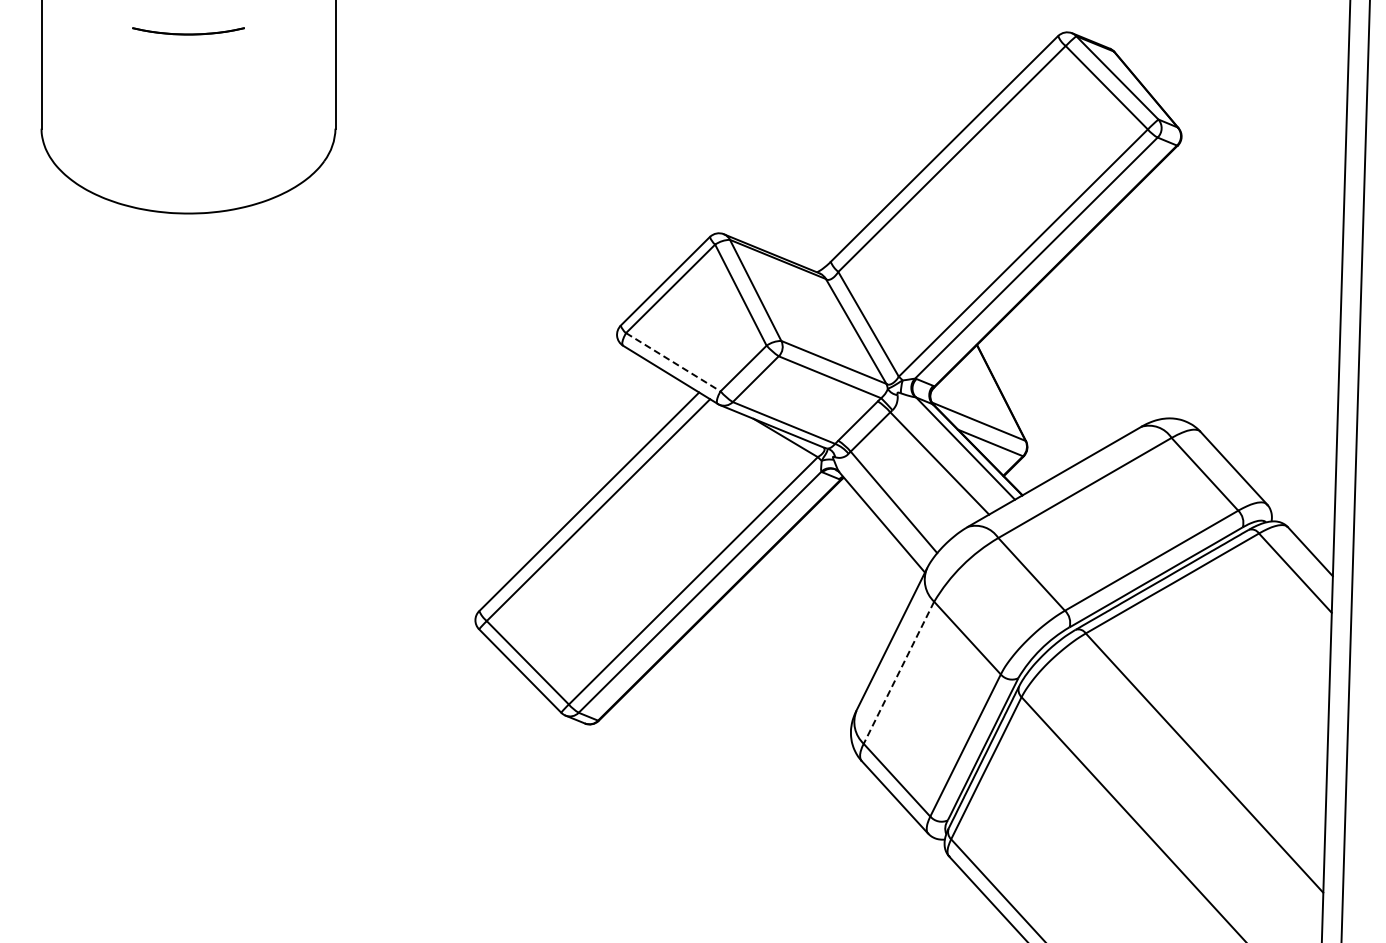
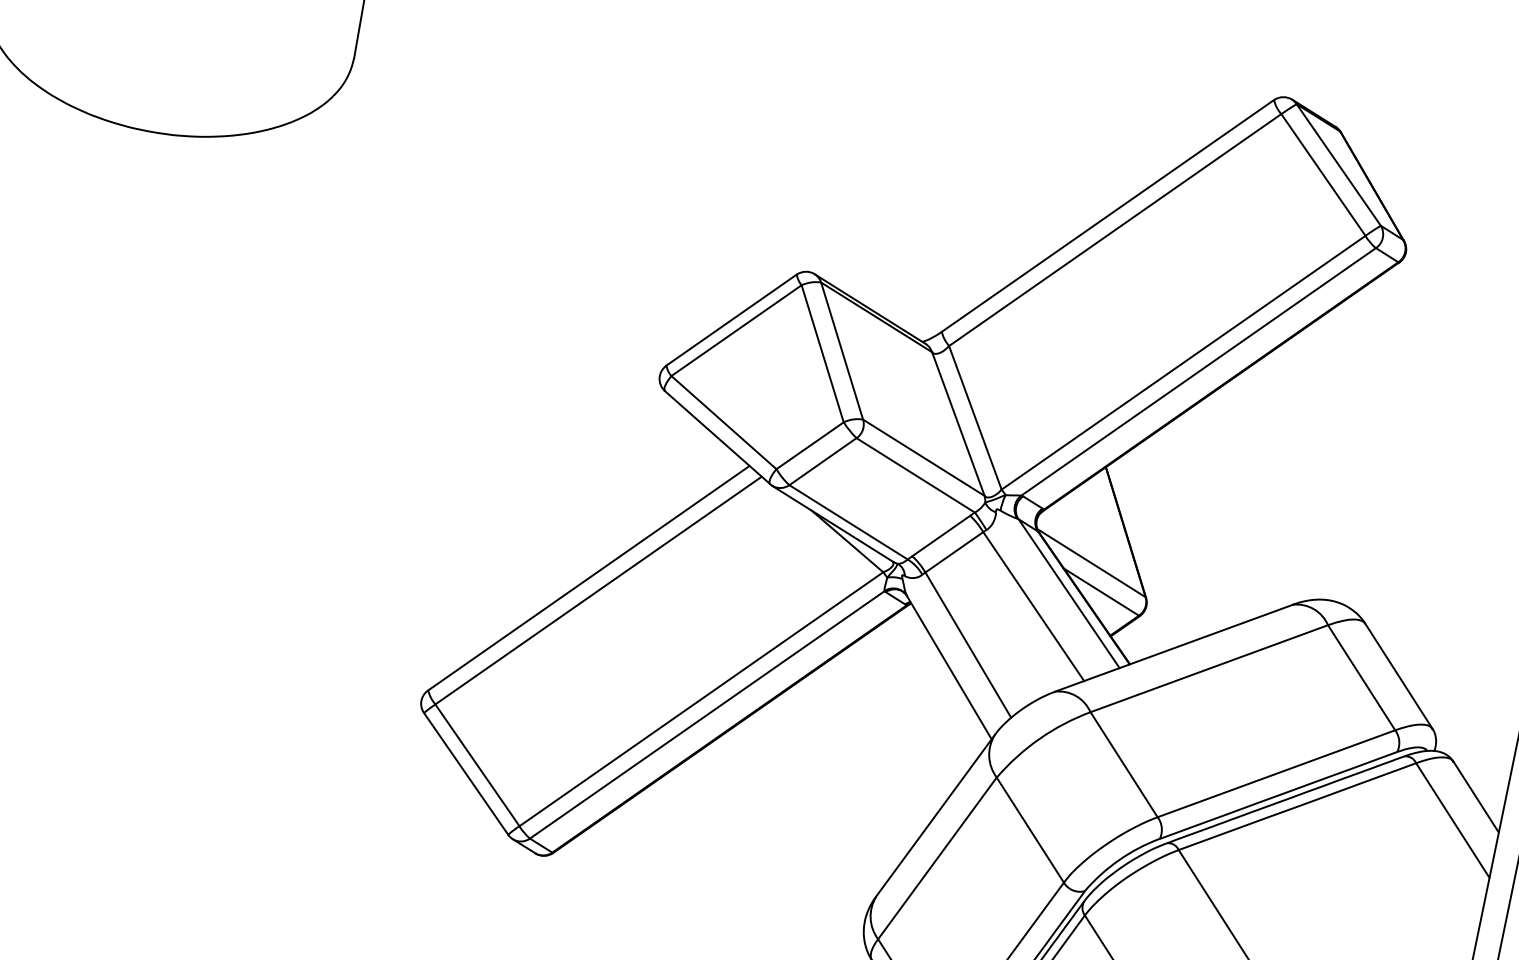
line: (673, 362) -> (724, 422), dashed -> solid
line: (898, 673) -> (936, 859), dashed -> solid

